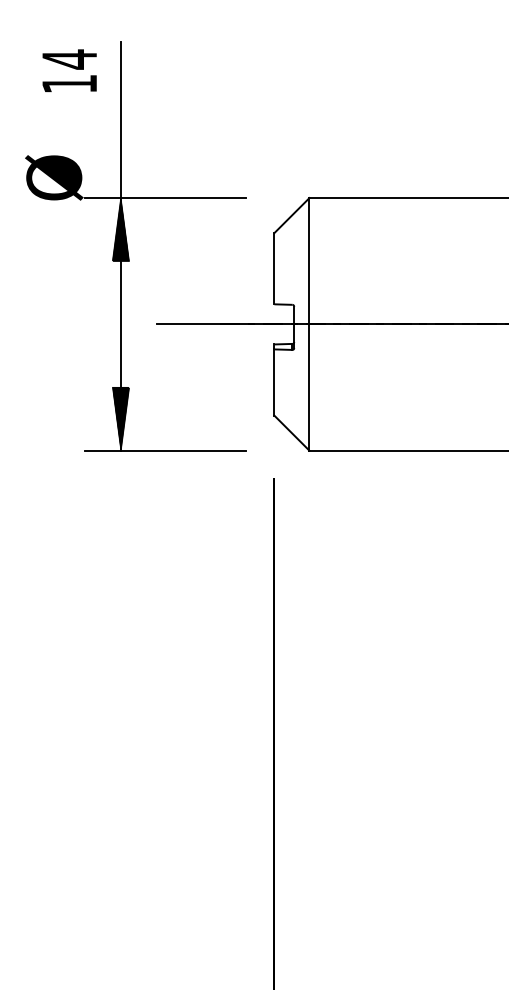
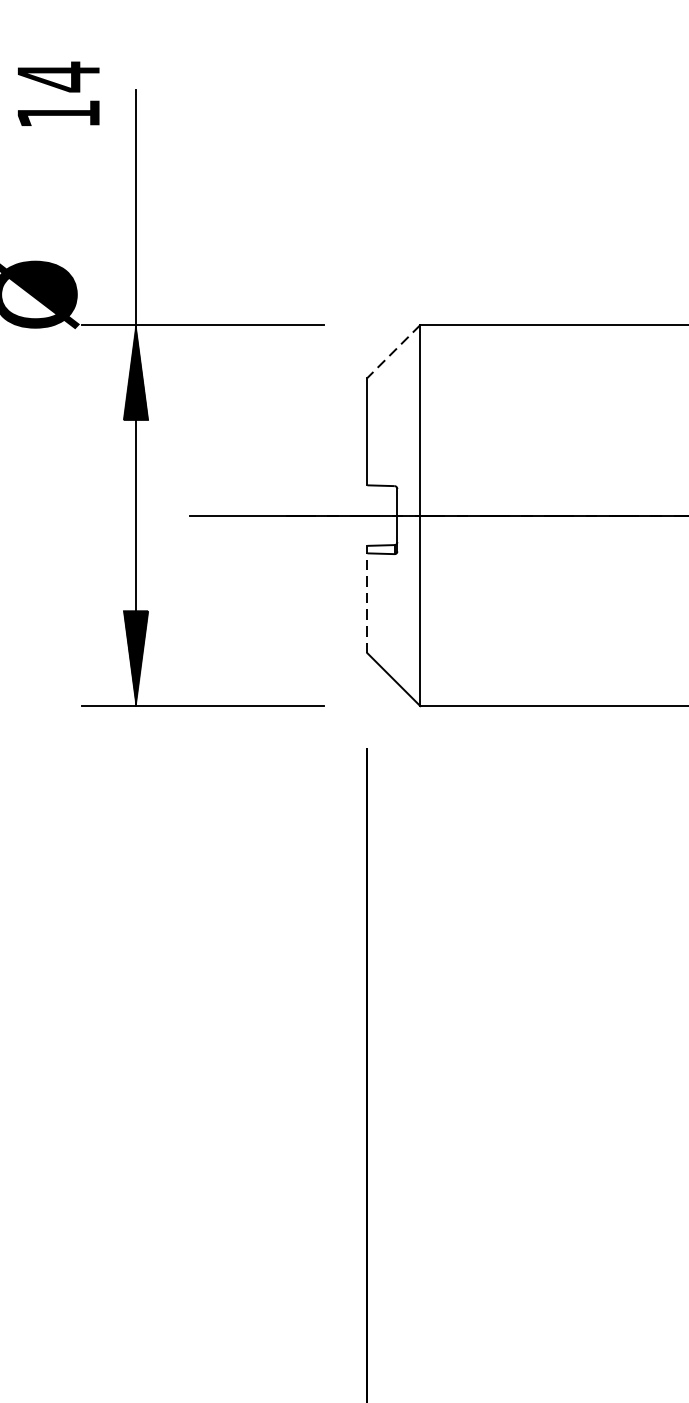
text: (69, 70) -> (58, 93), moved
line: (291, 215) -> (393, 351), solid -> dashed
line: (274, 382) -> (367, 603), solid -> dashed

